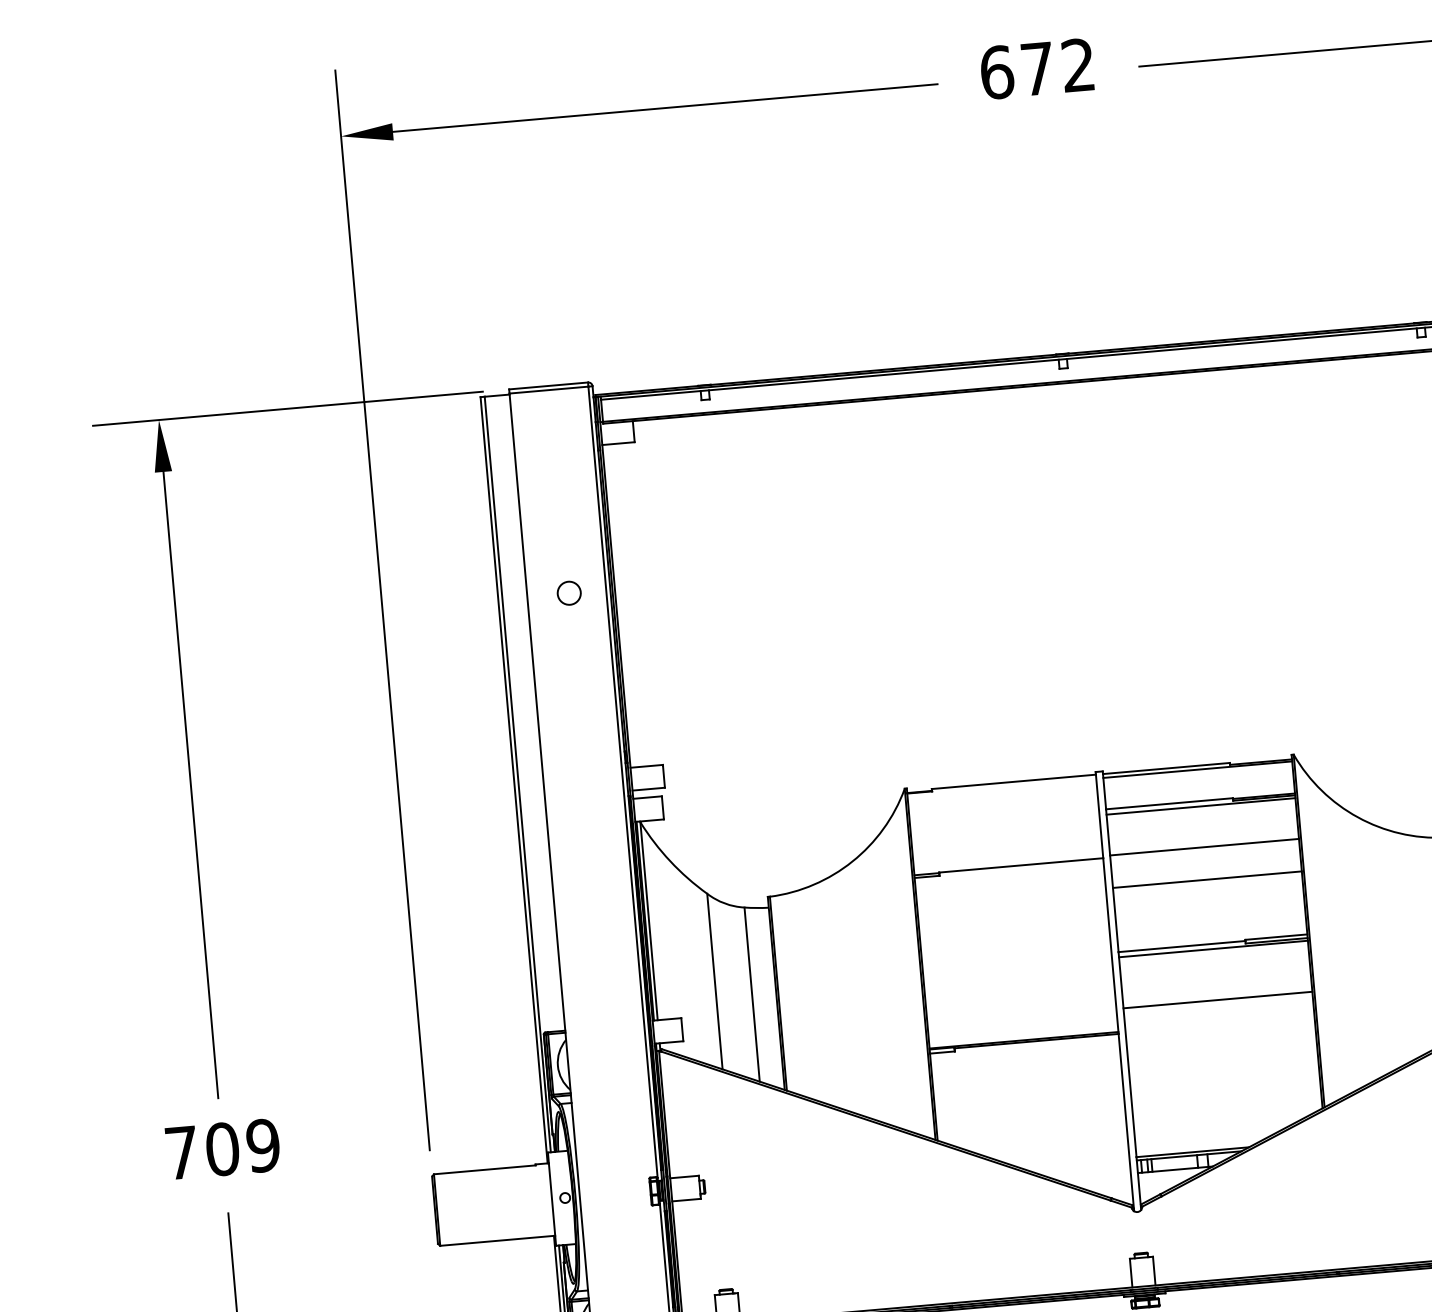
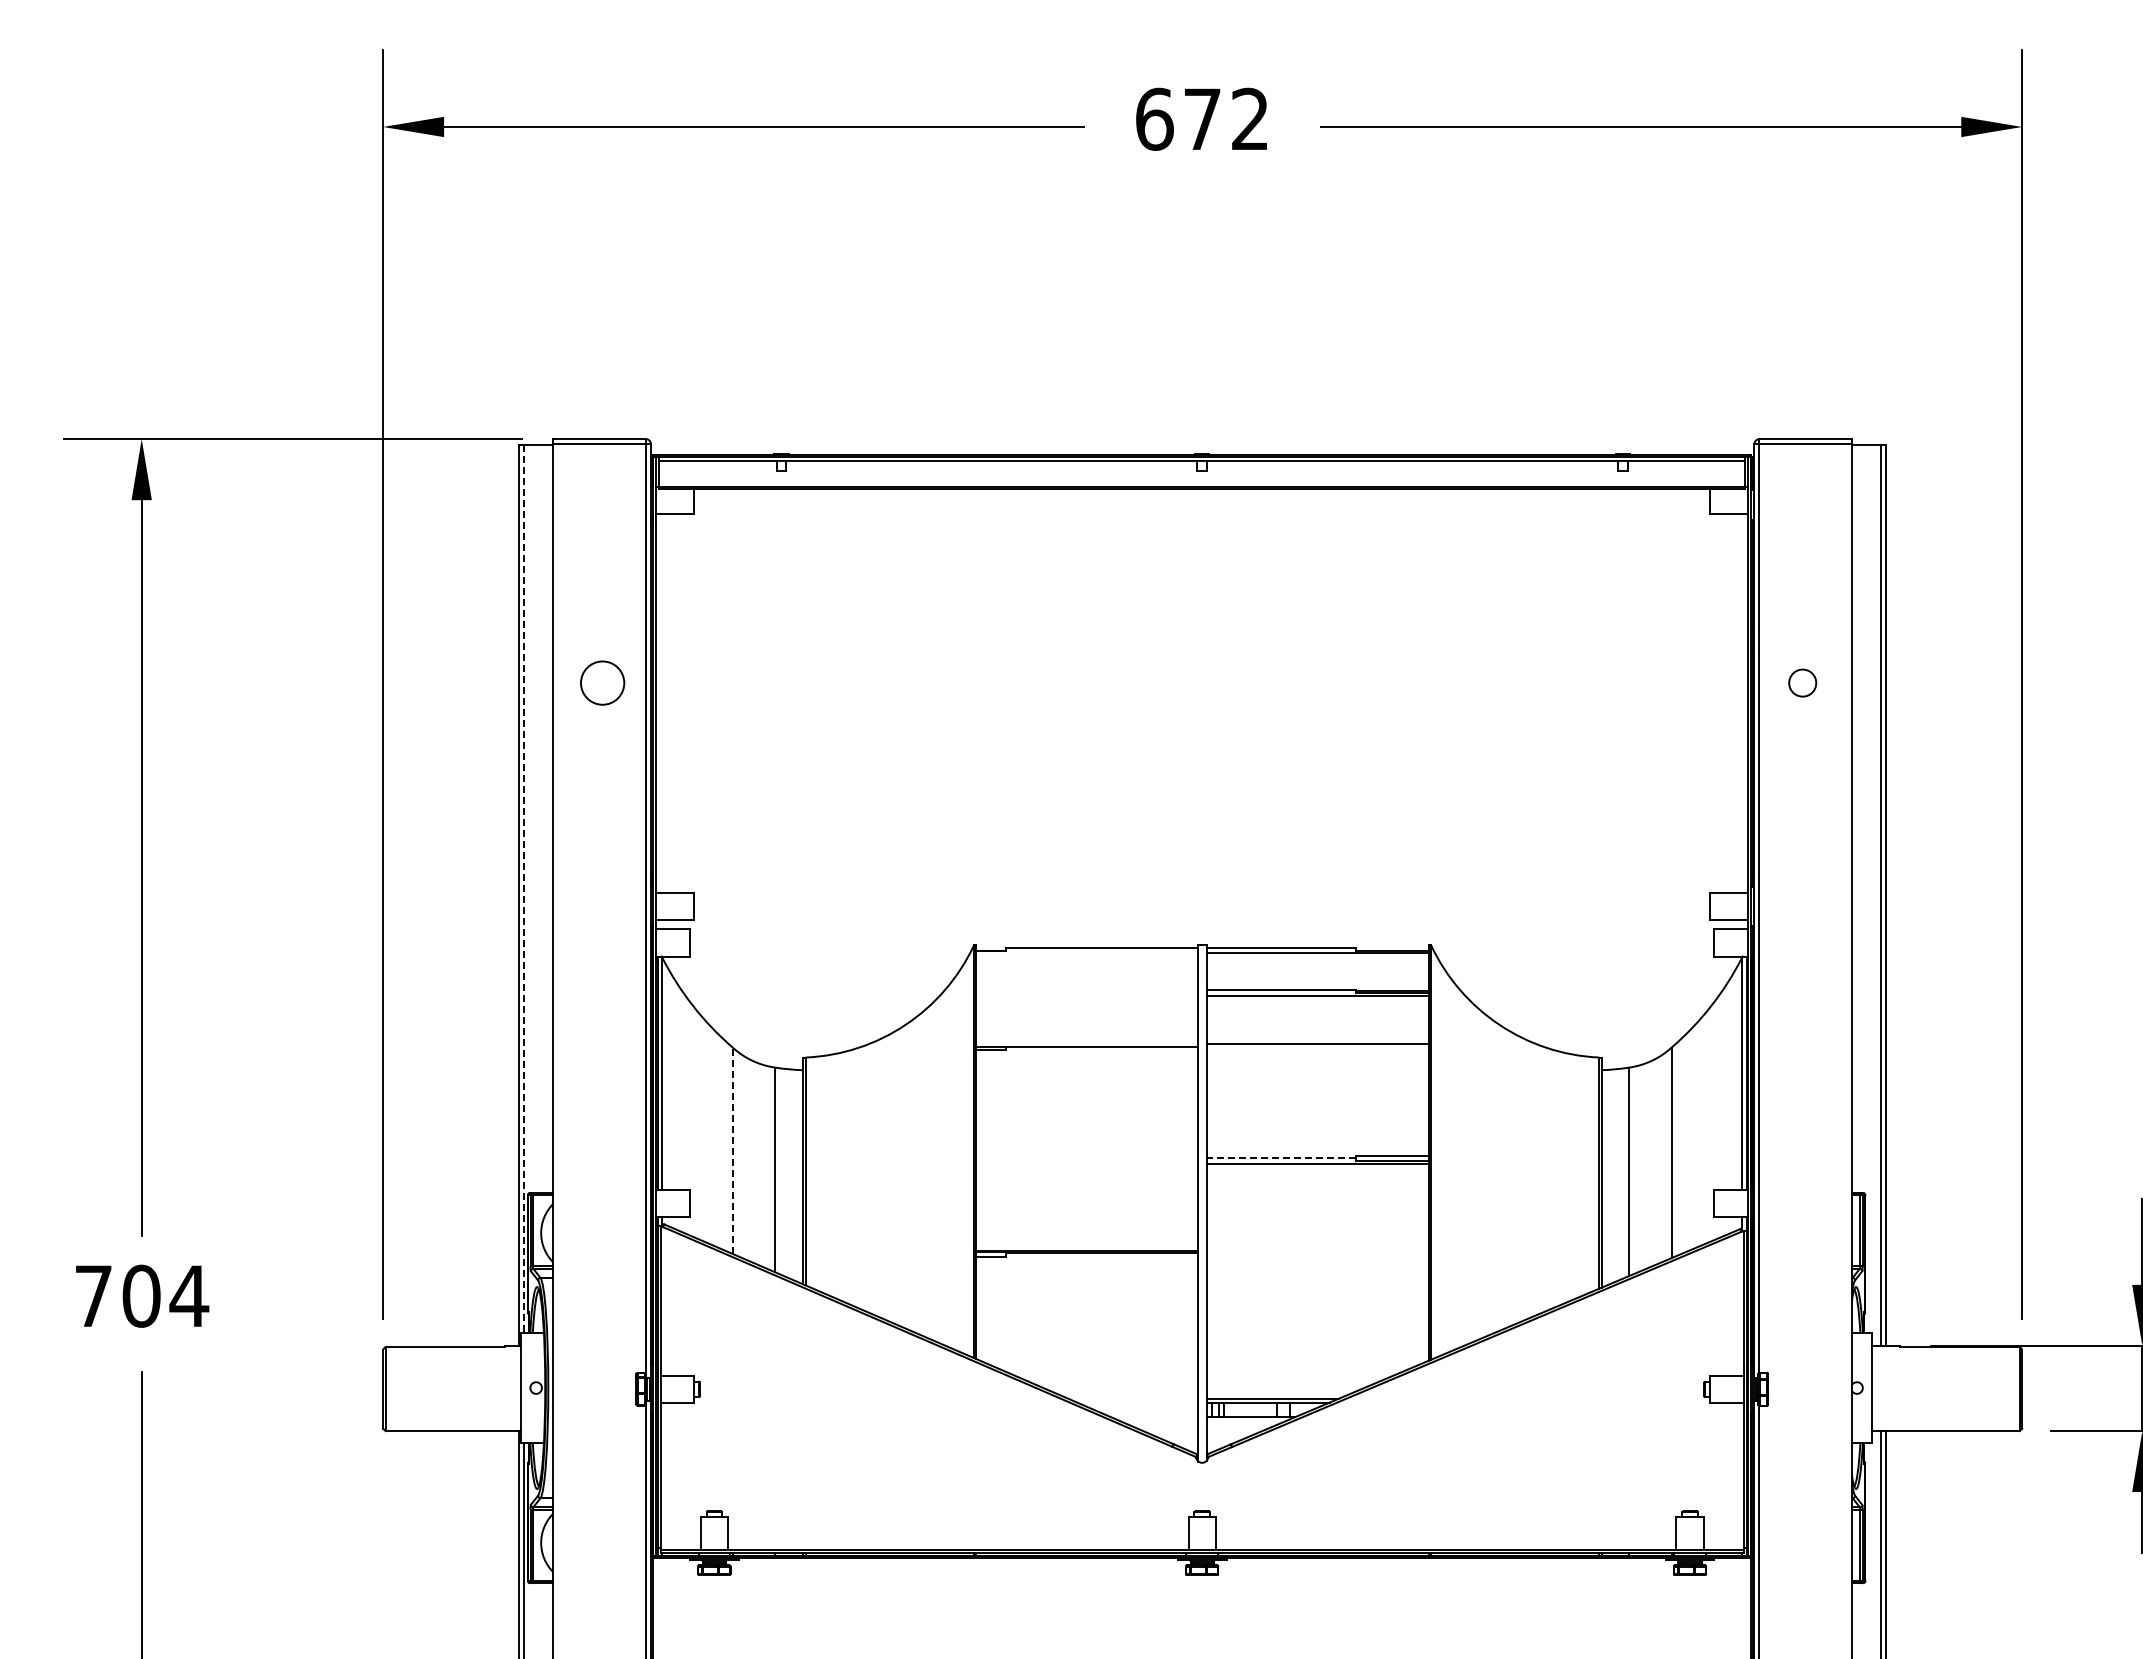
circle: (569, 592) -> (602, 682), size x1.6
line: (518, 774) -> (524, 889), solid -> dashed
line: (1207, 879) -> (1317, 1082), removed
line: (1182, 946) -> (1281, 1157), solid -> dashed
line: (714, 981) -> (732, 1150), solid -> dashed
line: (1217, 999) -> (1317, 1223), removed
text: (263, 1145) -> (189, 1295), 709 -> 704

